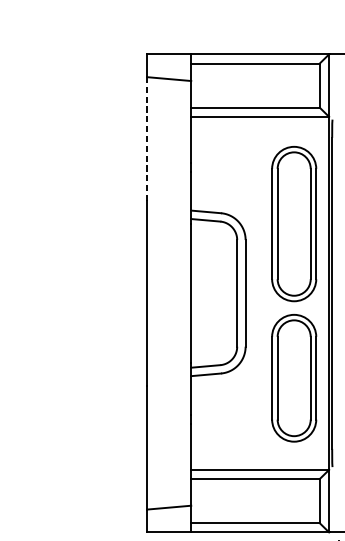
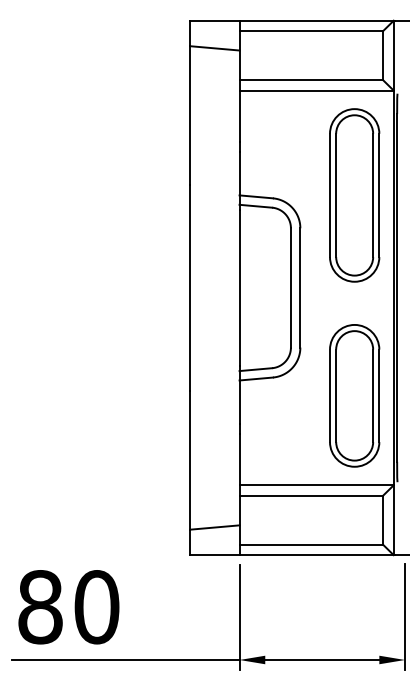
line: (147, 139) -> (190, 115), dashed -> solid
part: (294, 224) -> (354, 195), moved
part: (294, 377) -> (354, 395), moved

